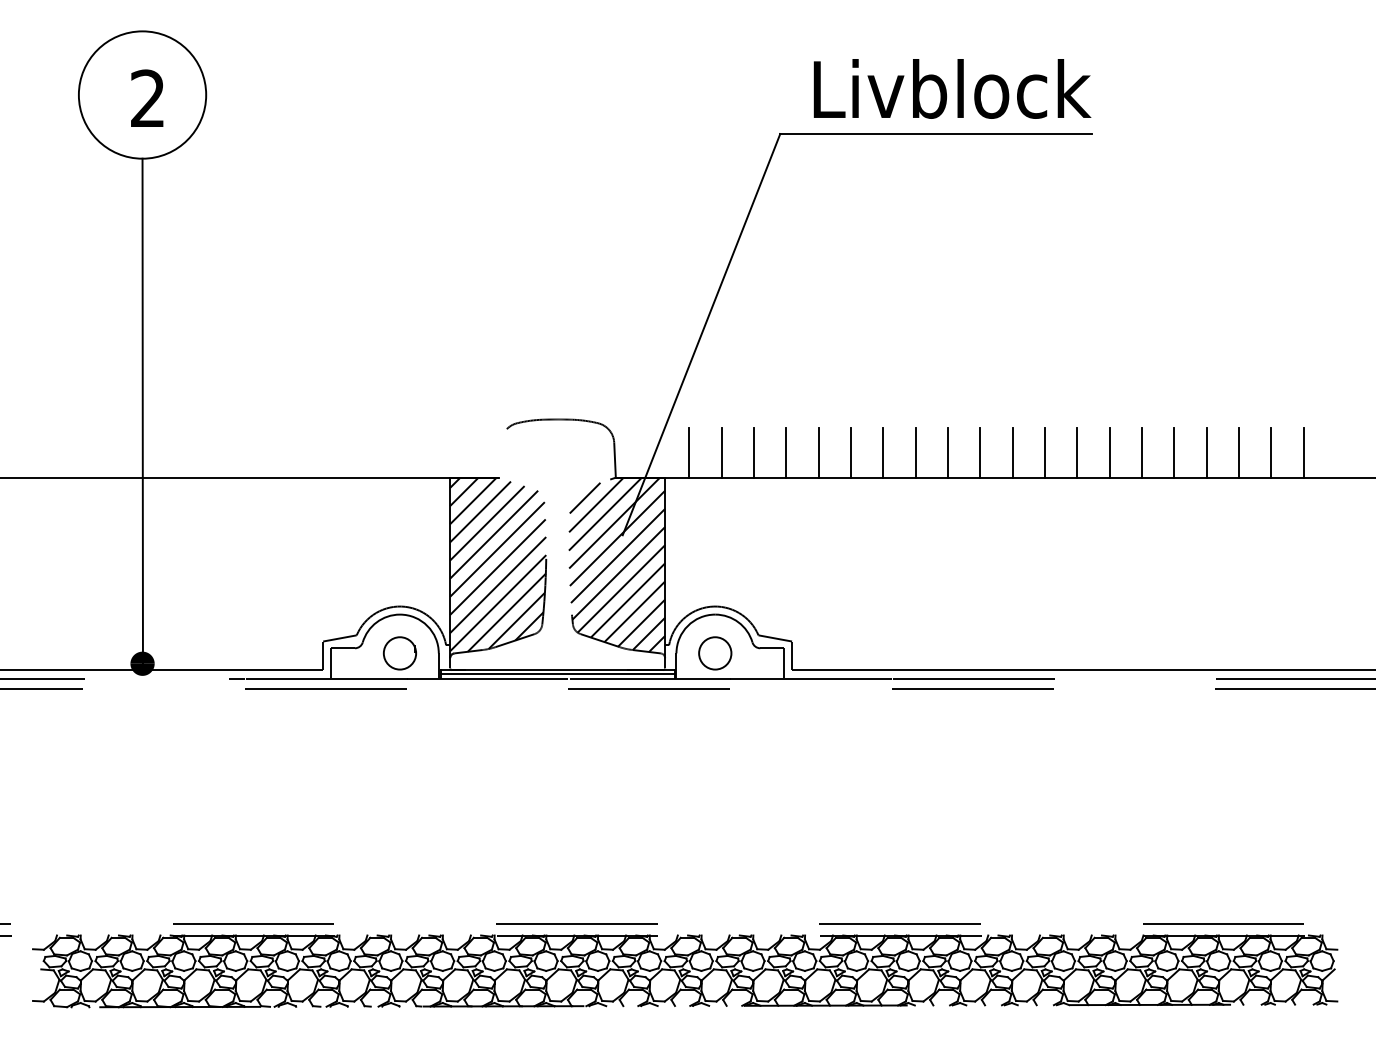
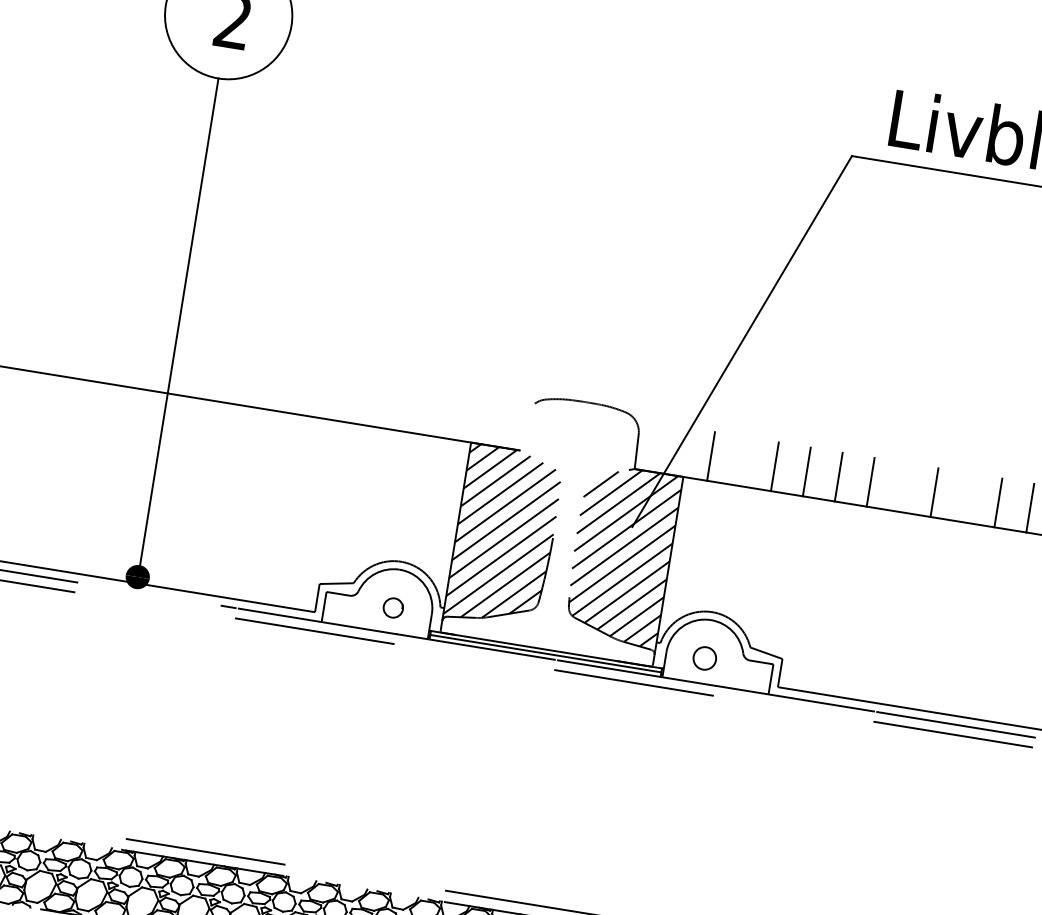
line: (721, 452) -> (743, 461), removed
line: (883, 452) -> (902, 486), removed
line: (947, 452) -> (966, 497), removed
circle: (399, 653) -> (393, 608), size x0.6
circle: (715, 653) -> (704, 658), size x0.7

